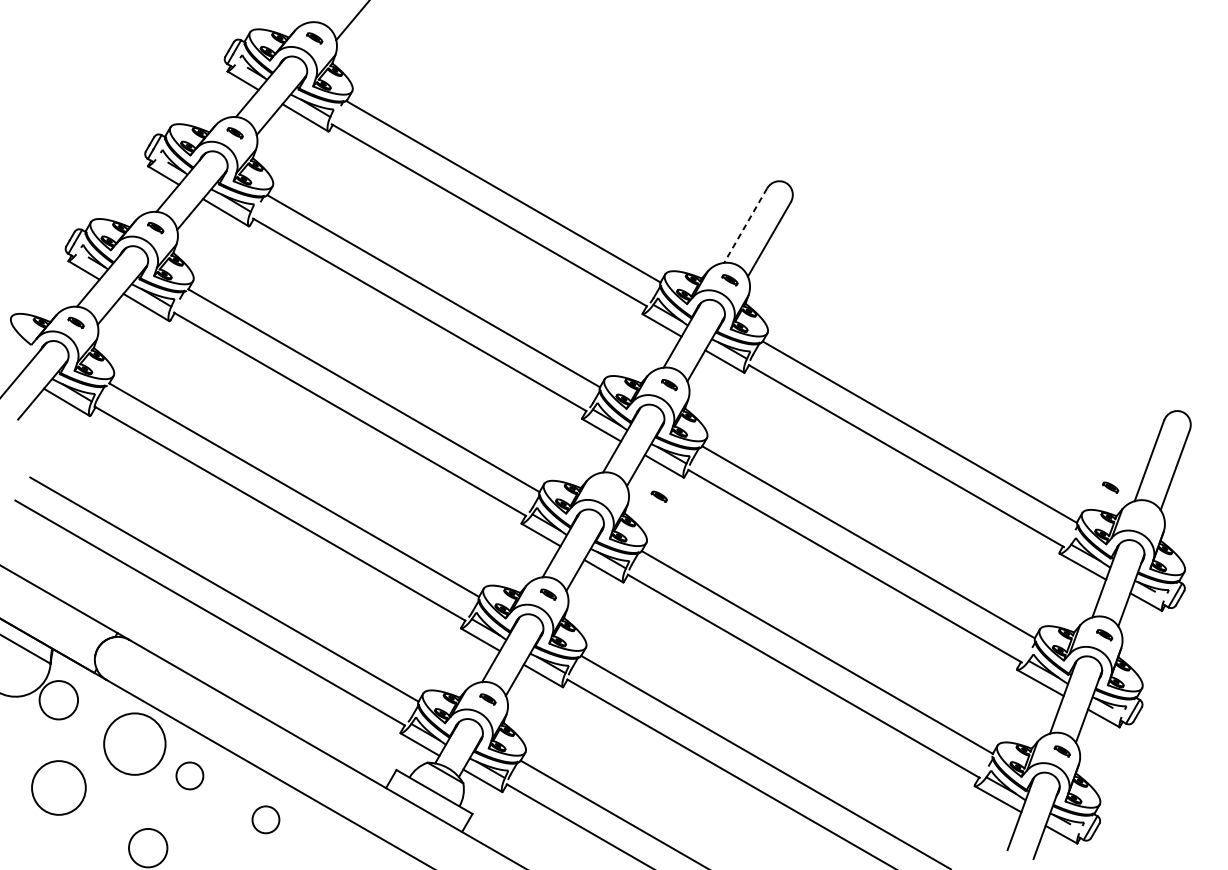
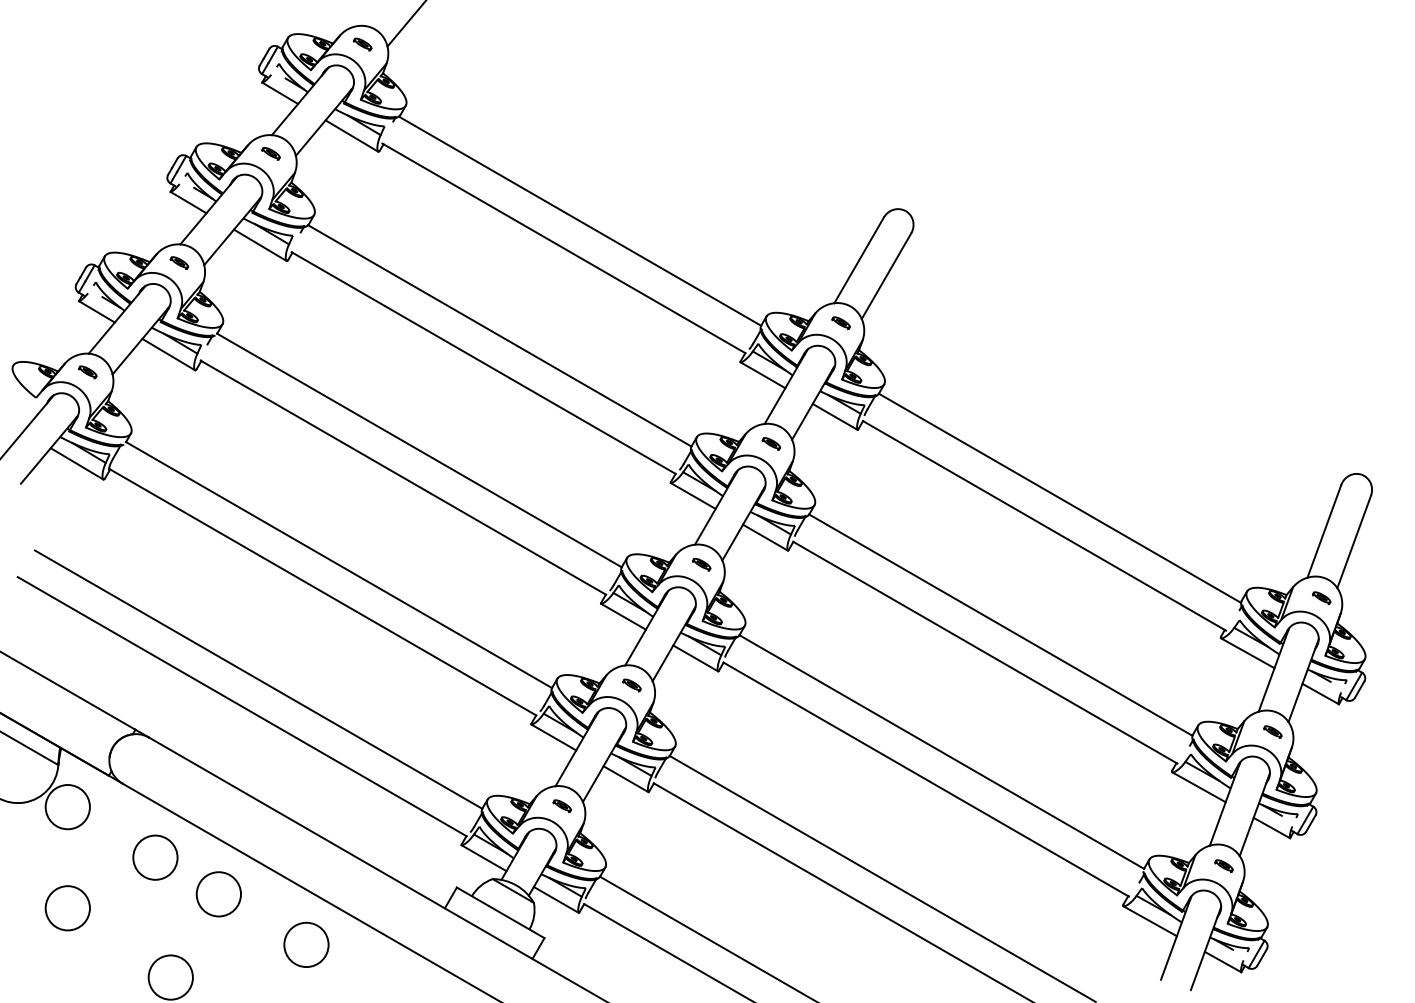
line: (745, 225) -> (859, 260), dashed -> solid
part: (1110, 487) -> (1321, 597), moved
part: (659, 496) -> (701, 564), moved
circle: (134, 743) -> (155, 857), size x0.62
circle: (189, 776) -> (218, 894), size x1.43
circle: (58, 788) -> (67, 908), size x0.71
circle: (265, 819) -> (306, 944), size x1.43

